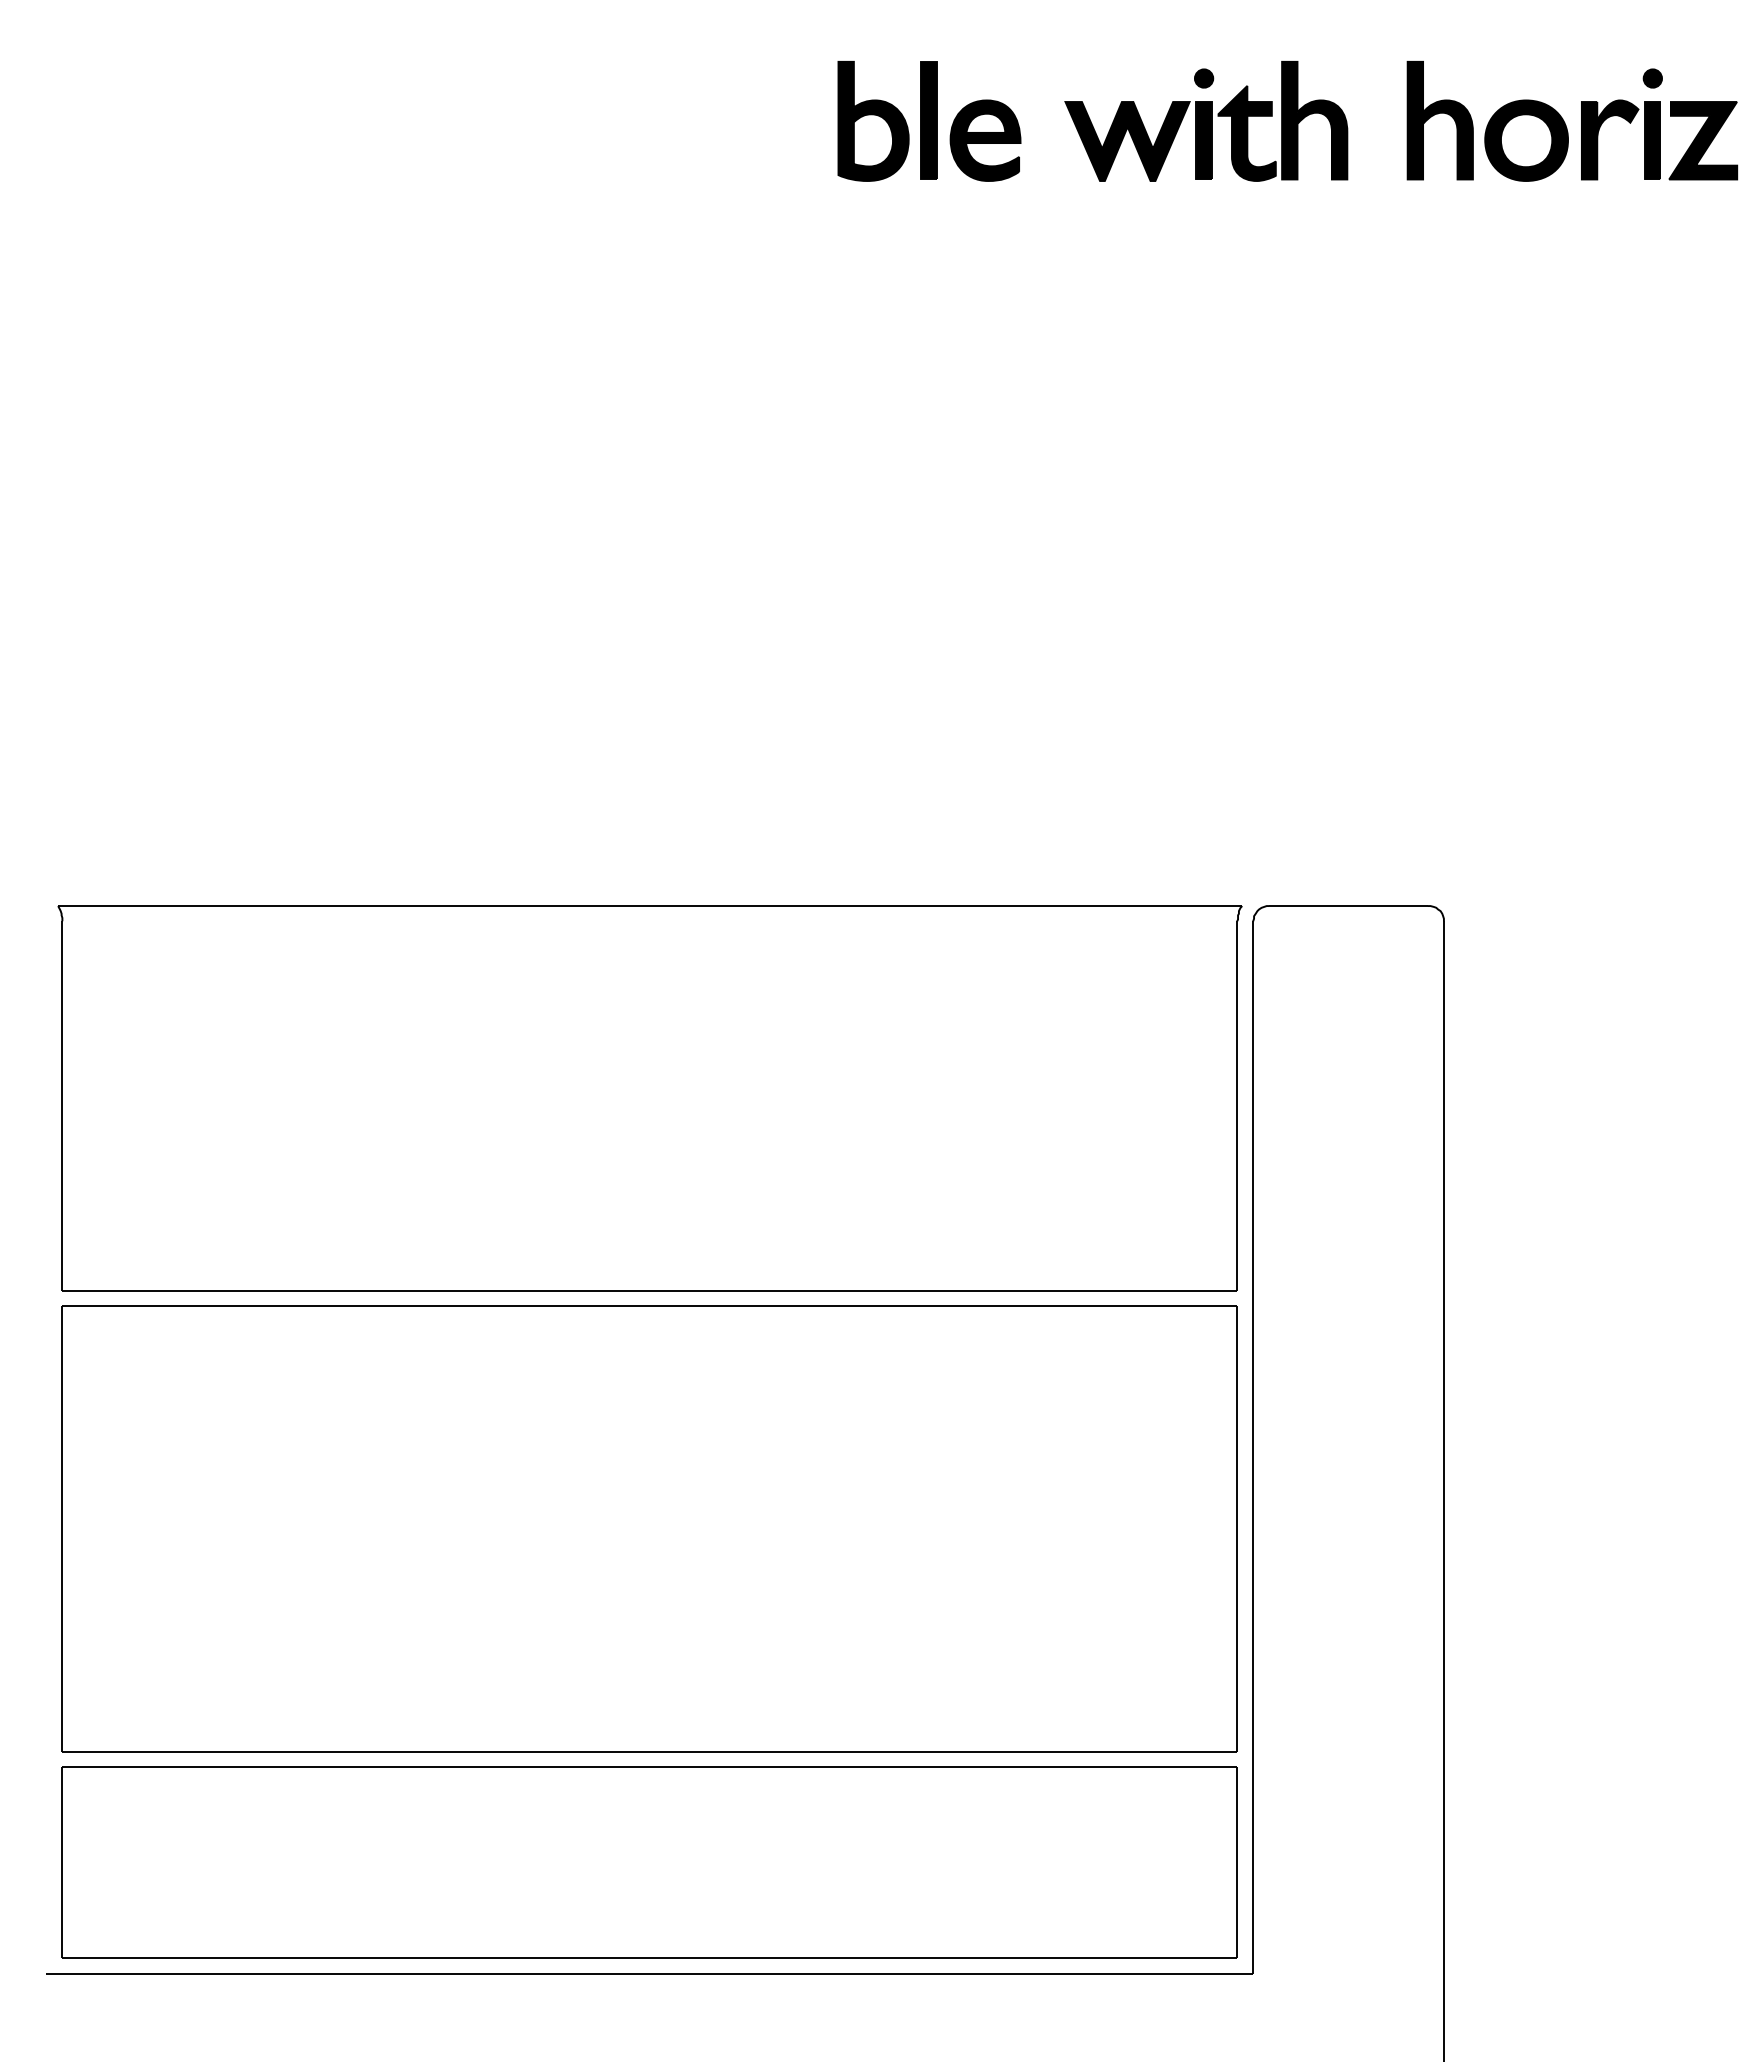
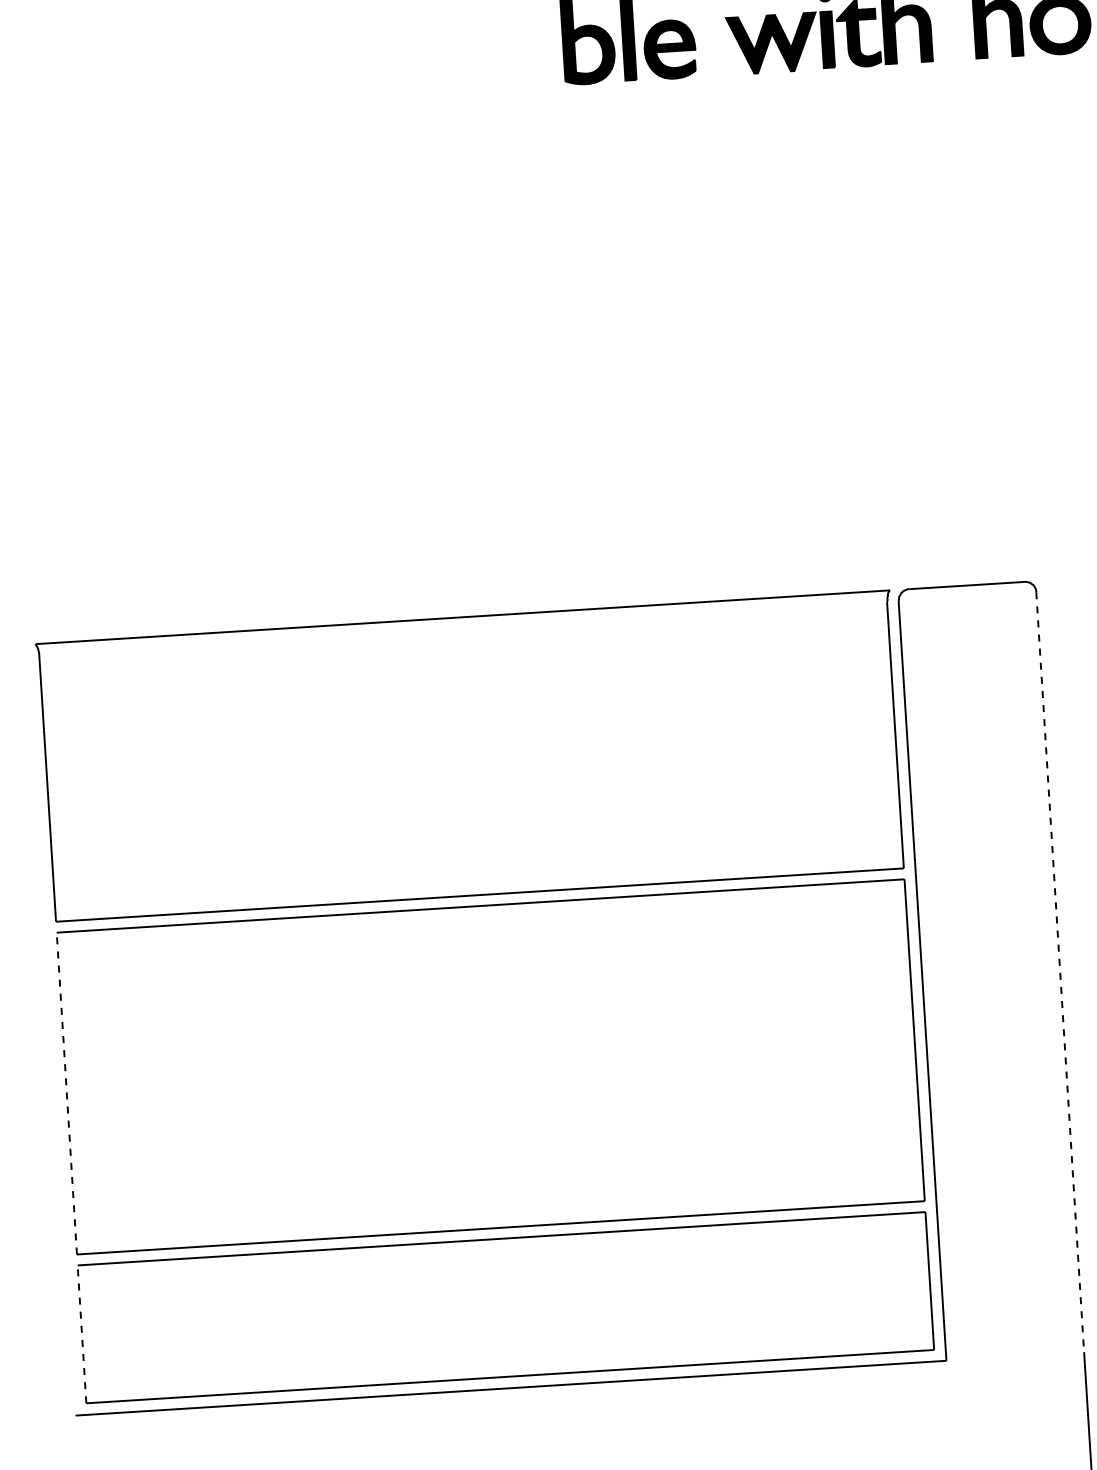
line: (1443, 1448) -> (1059, 972), solid -> dashed
line: (62, 1529) -> (66, 1093), solid -> dashed
line: (62, 1862) -> (82, 1334), solid -> dashed

